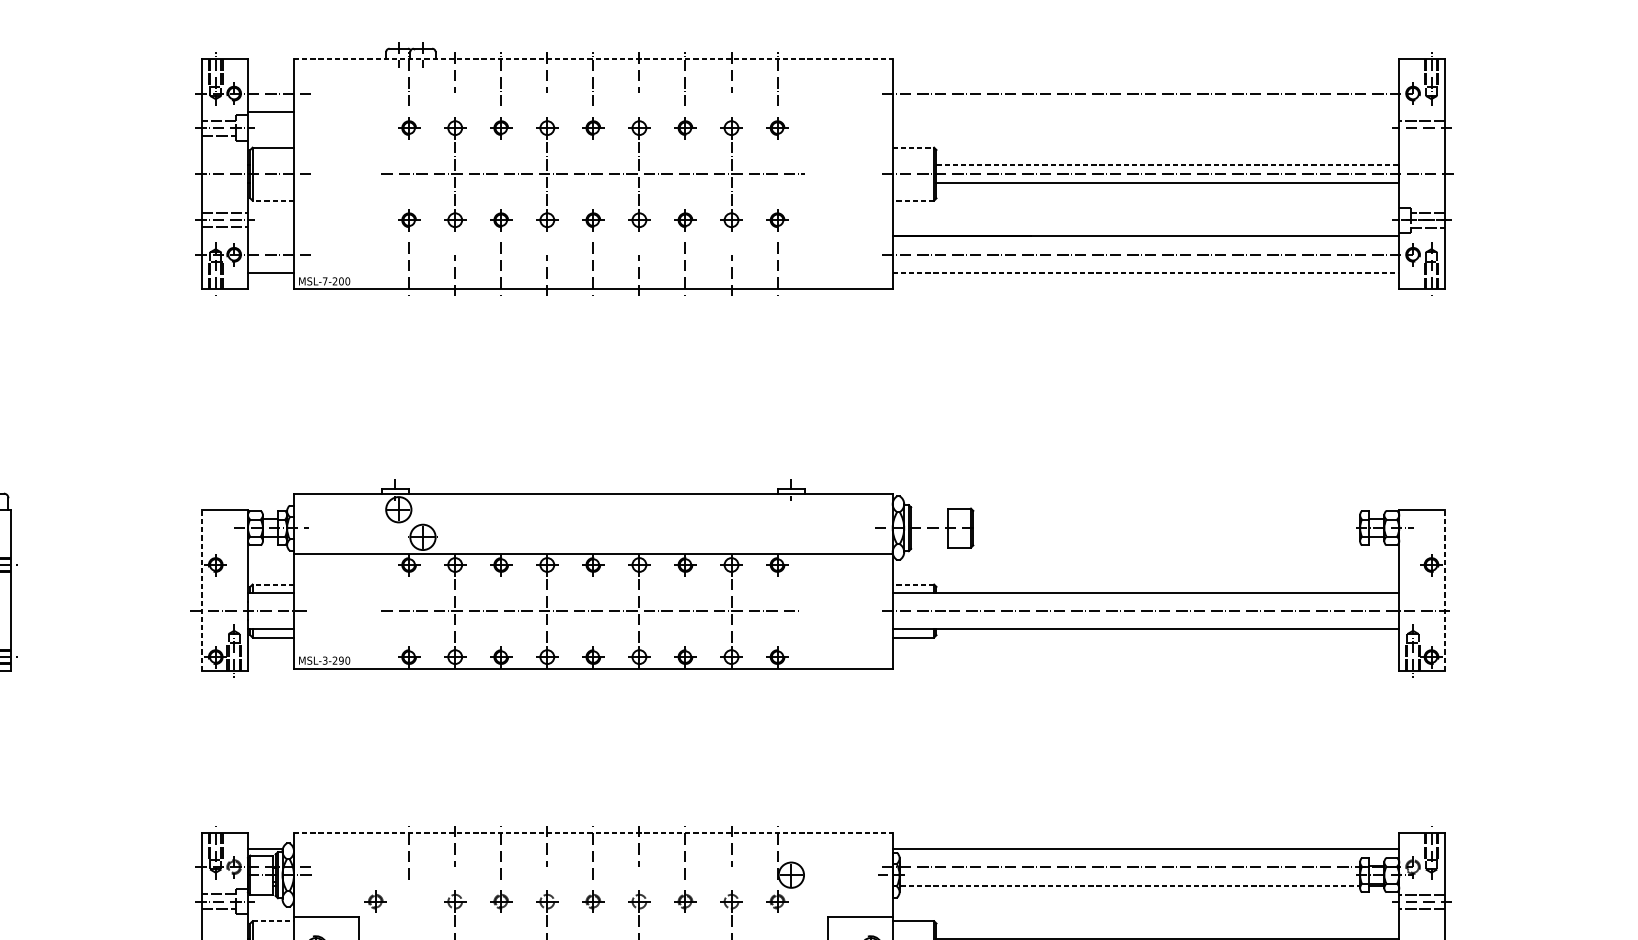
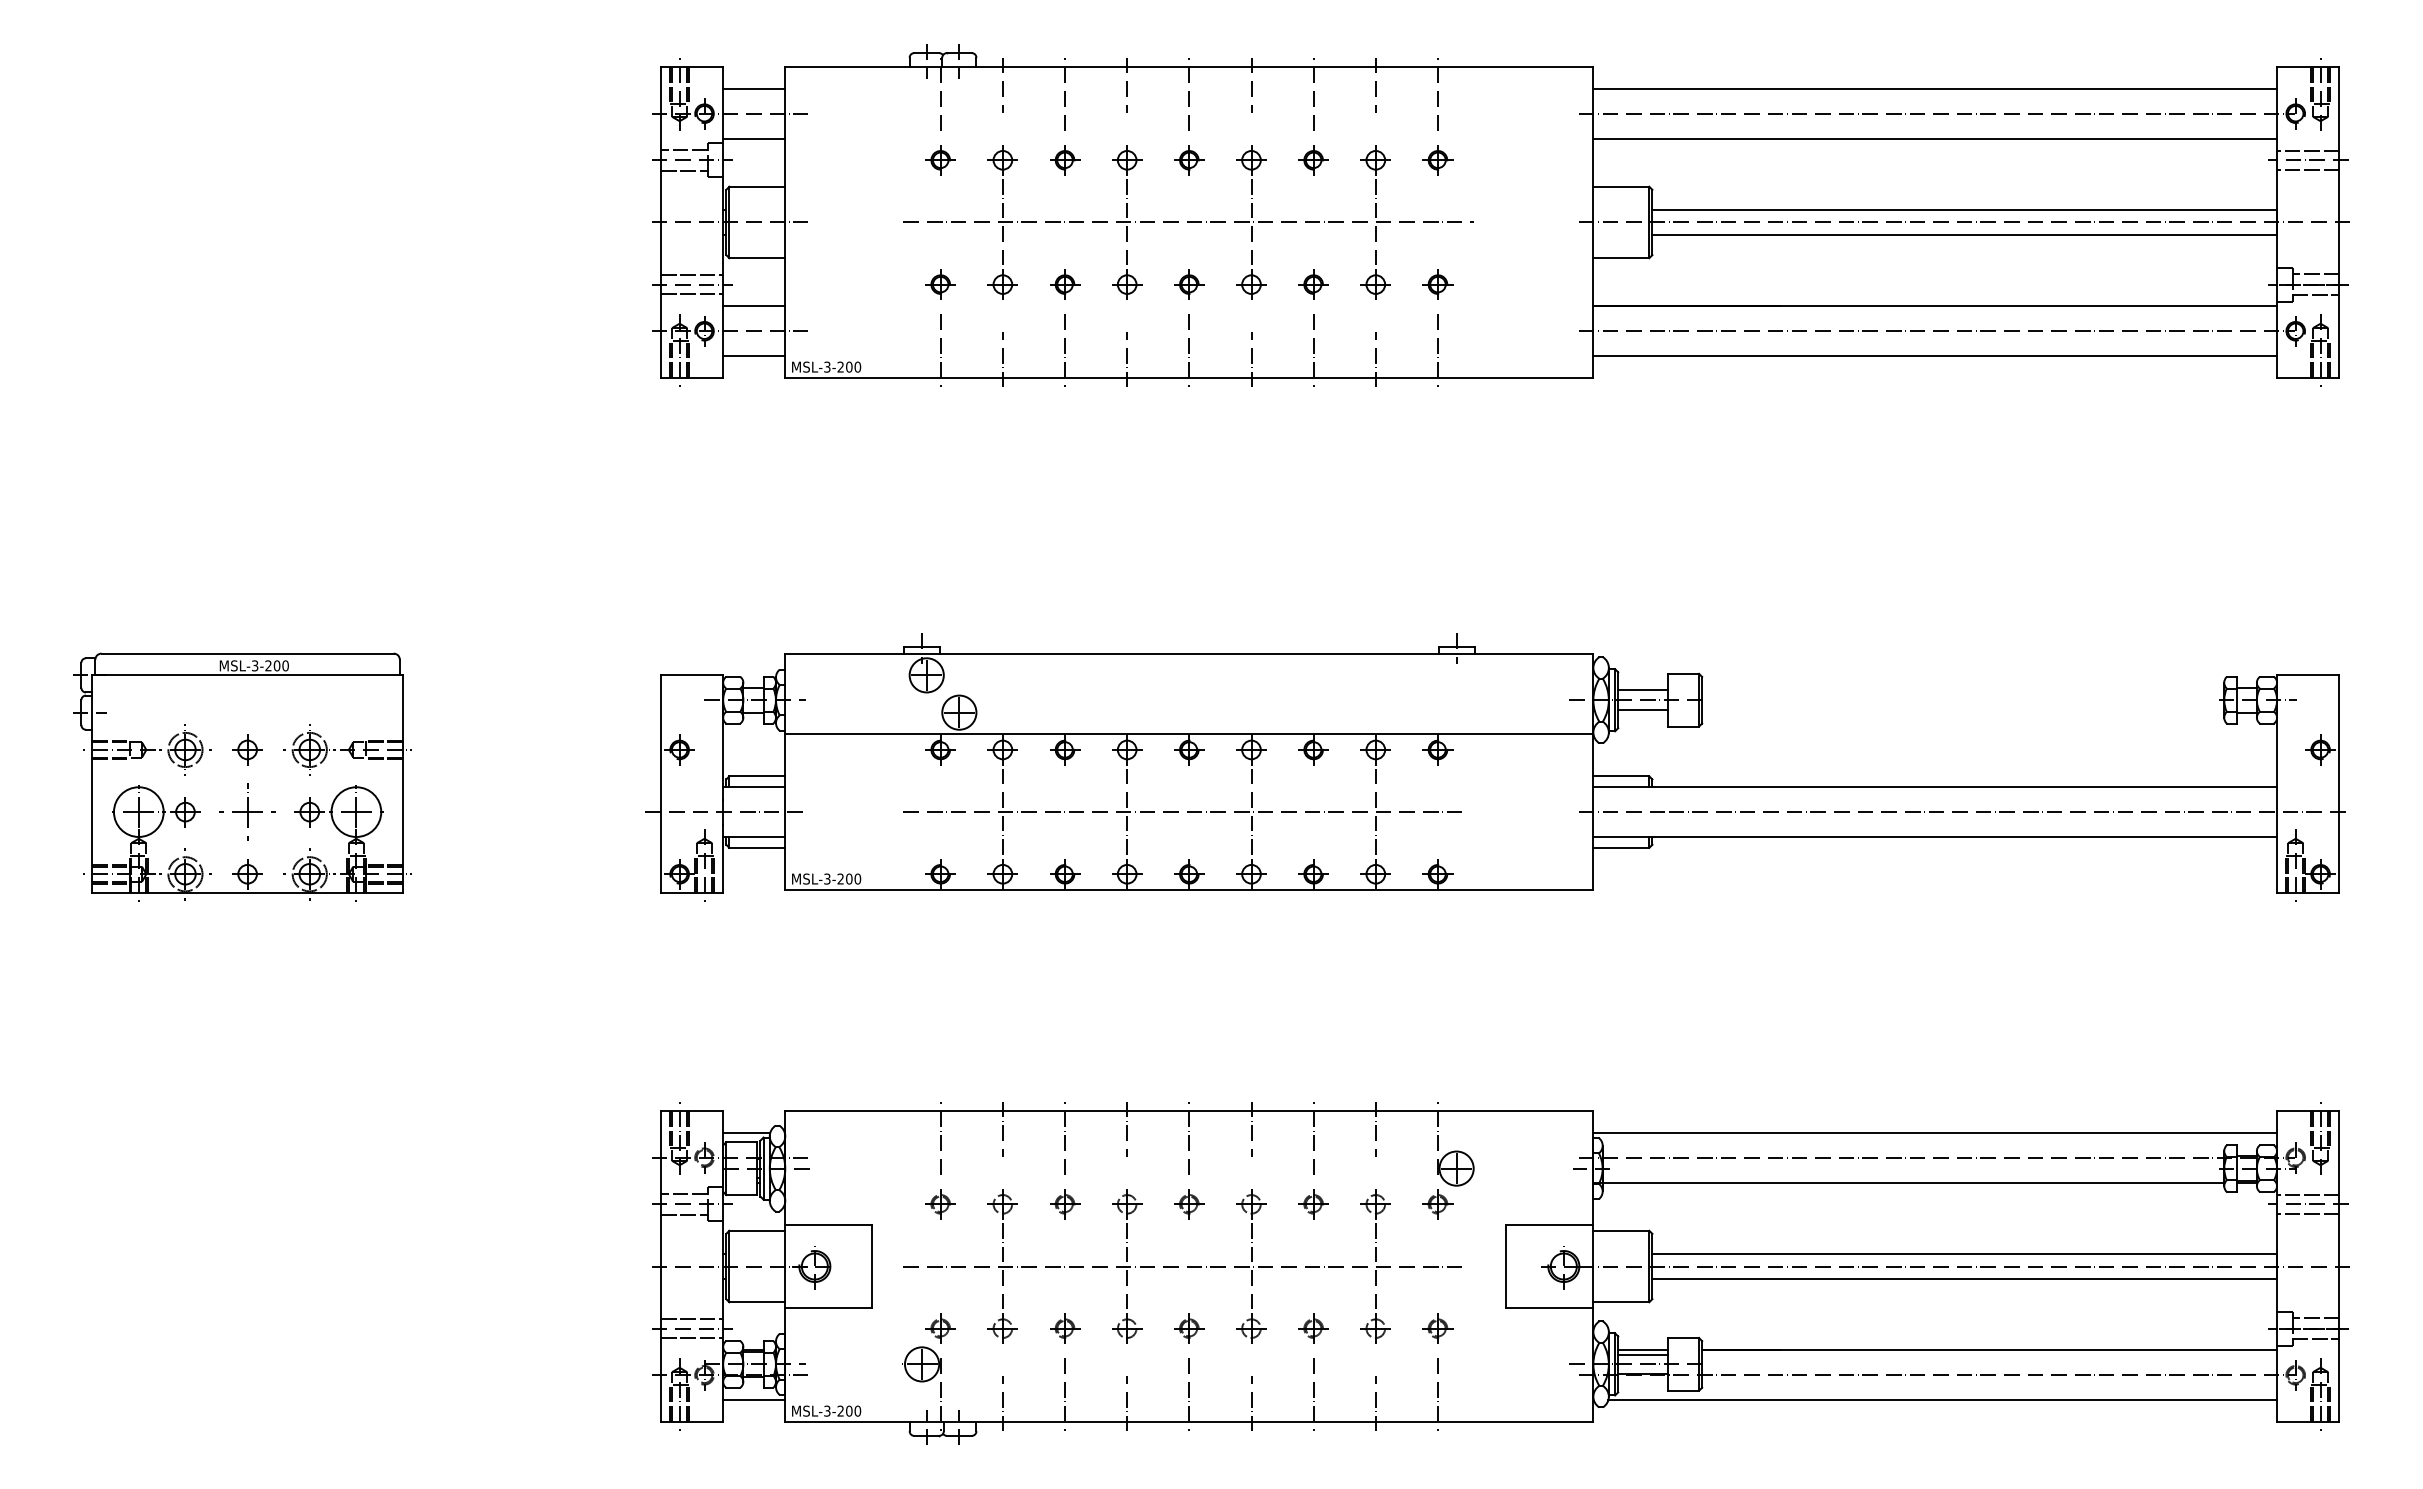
line: (593, 59) -> (1189, 67), dashed -> solid
line: (271, 74) -> (754, 88), added
line: (1146, 74) -> (1935, 88), added
line: (1146, 111) -> (1935, 138), added
line: (1422, 134) -> (2308, 169), added
line: (913, 147) -> (1621, 186), dashed -> solid
line: (1168, 165) -> (1965, 210), dashed -> solid
line: (273, 200) -> (757, 258), dashed -> solid
line: (913, 200) -> (1621, 258), dashed -> solid
line: (271, 236) -> (754, 306), added
line: (1146, 273) -> (1935, 356), dashed -> solid
text: (325, 280) -> (827, 366), MSL-7-200 -> MSL-3-200
line: (929, 520) -> (1642, 690), added
line: (929, 535) -> (1642, 710), added
line: (273, 584) -> (757, 776), dashed -> solid
line: (913, 584) -> (1621, 776), dashed -> solid
line: (202, 590) -> (661, 784), dashed -> solid
line: (1445, 590) -> (2339, 784), dashed -> solid
text: (341, 660) -> (849, 879), MSL-3-290 -> MSL-3-200
line: (593, 832) -> (1189, 1111), dashed -> solid
line: (1126, 885) -> (1909, 1182), dashed -> solid
part: (375, 901) -> (940, 1204), moved
line: (273, 921) -> (757, 1230), dashed -> solid

